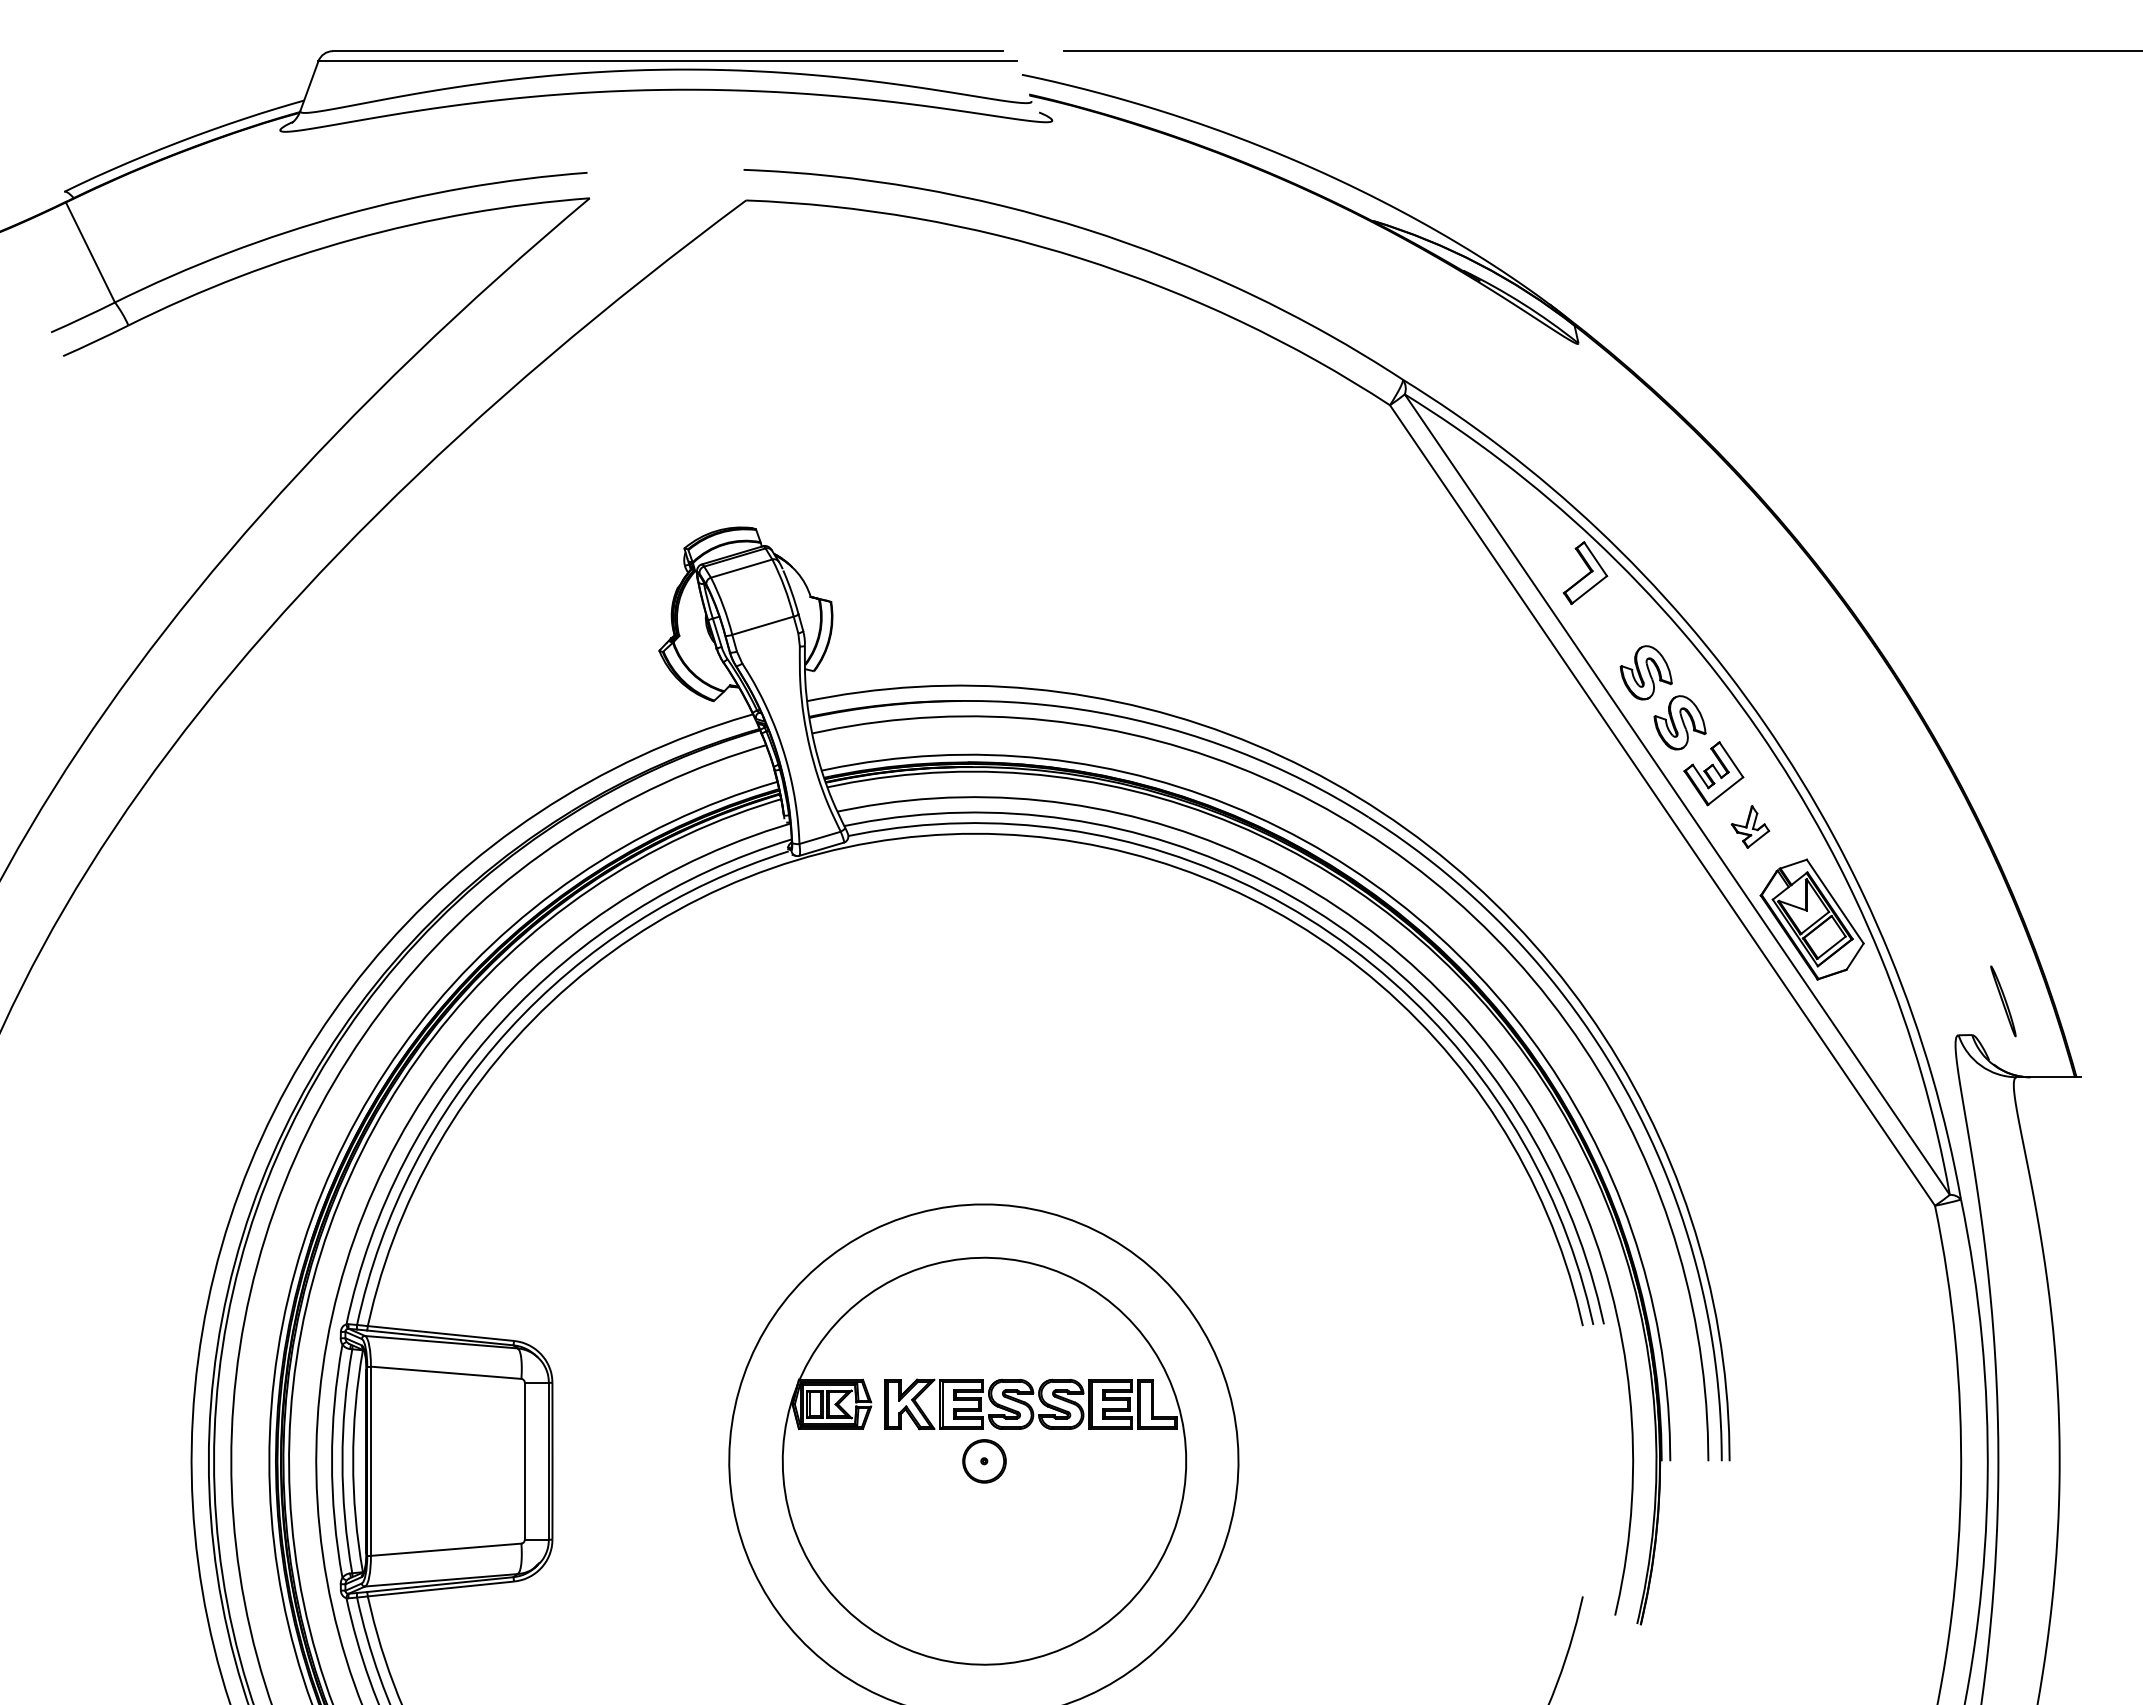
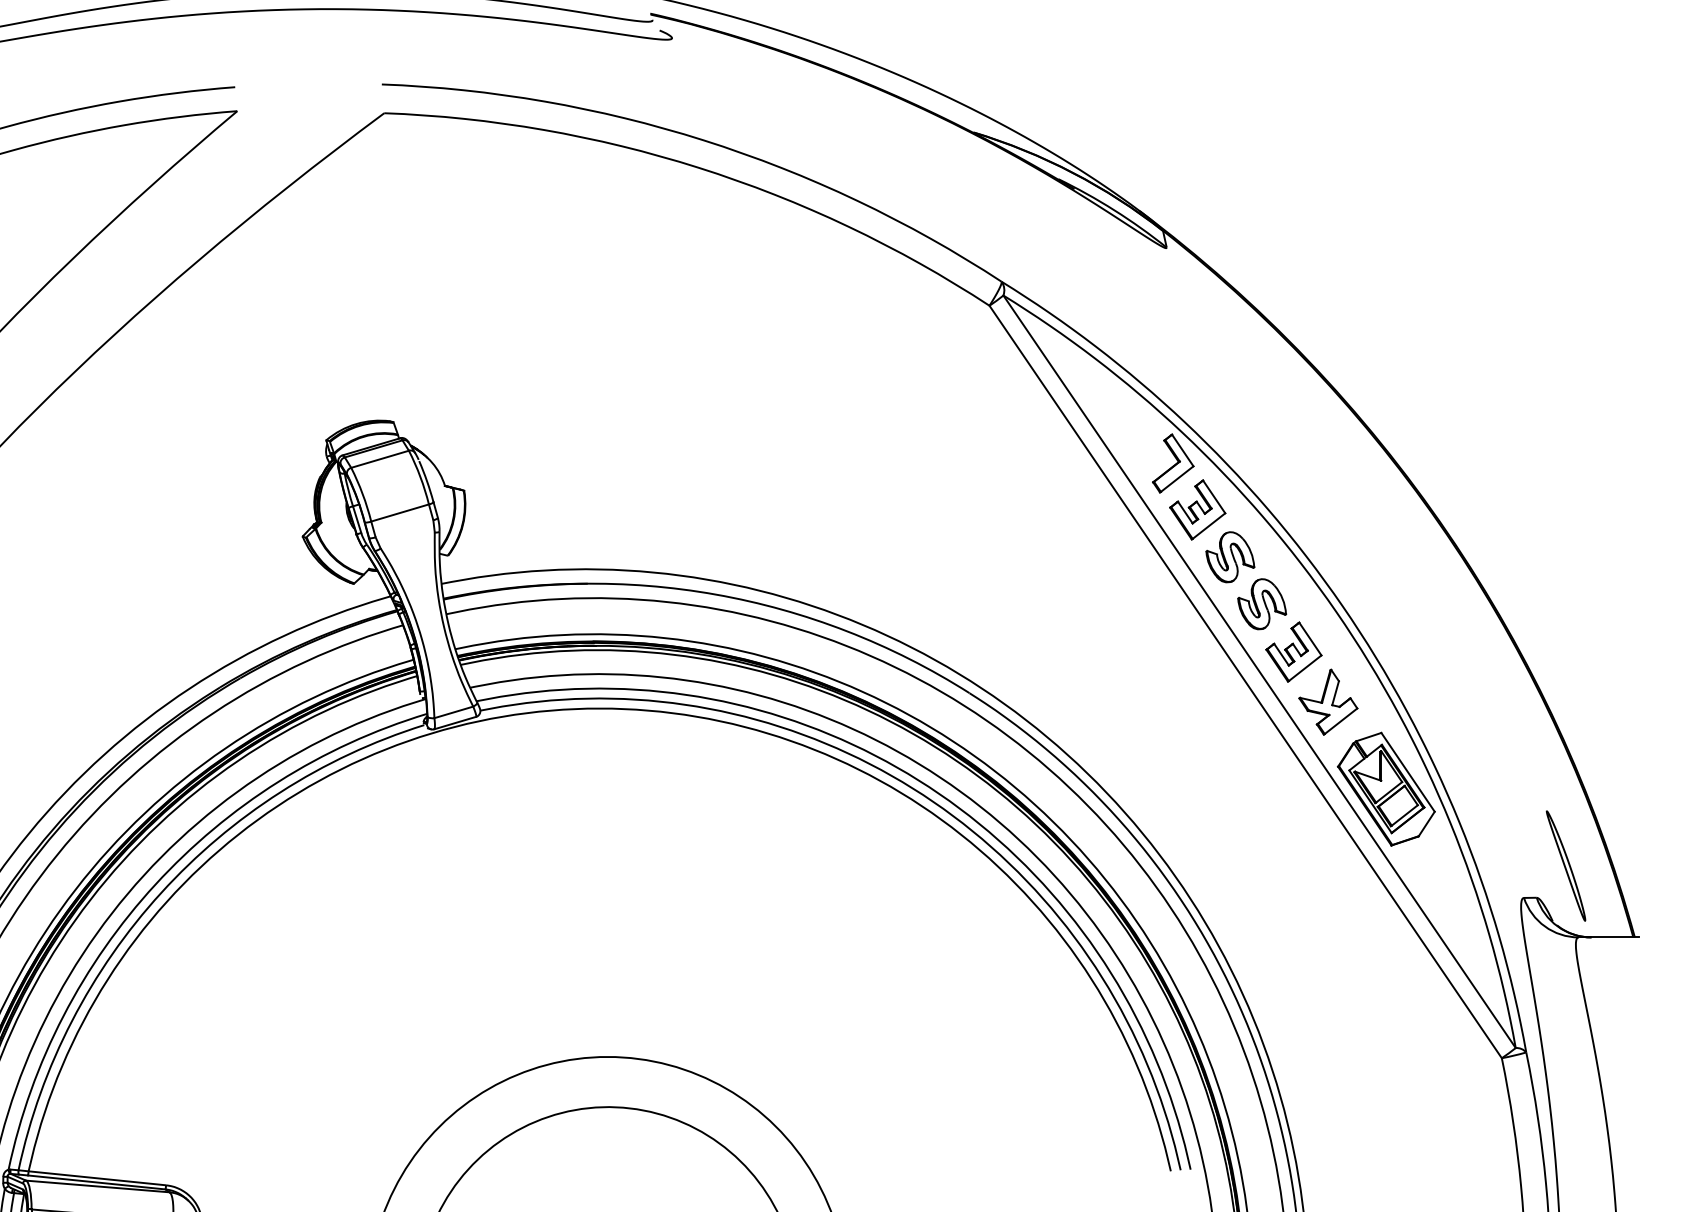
part: (1611, 622) -> (1197, 509), added
part: (1750, 826) -> (1328, 701), size x1.67
part: (2003, 1001) -> (1566, 866), size x1.67

